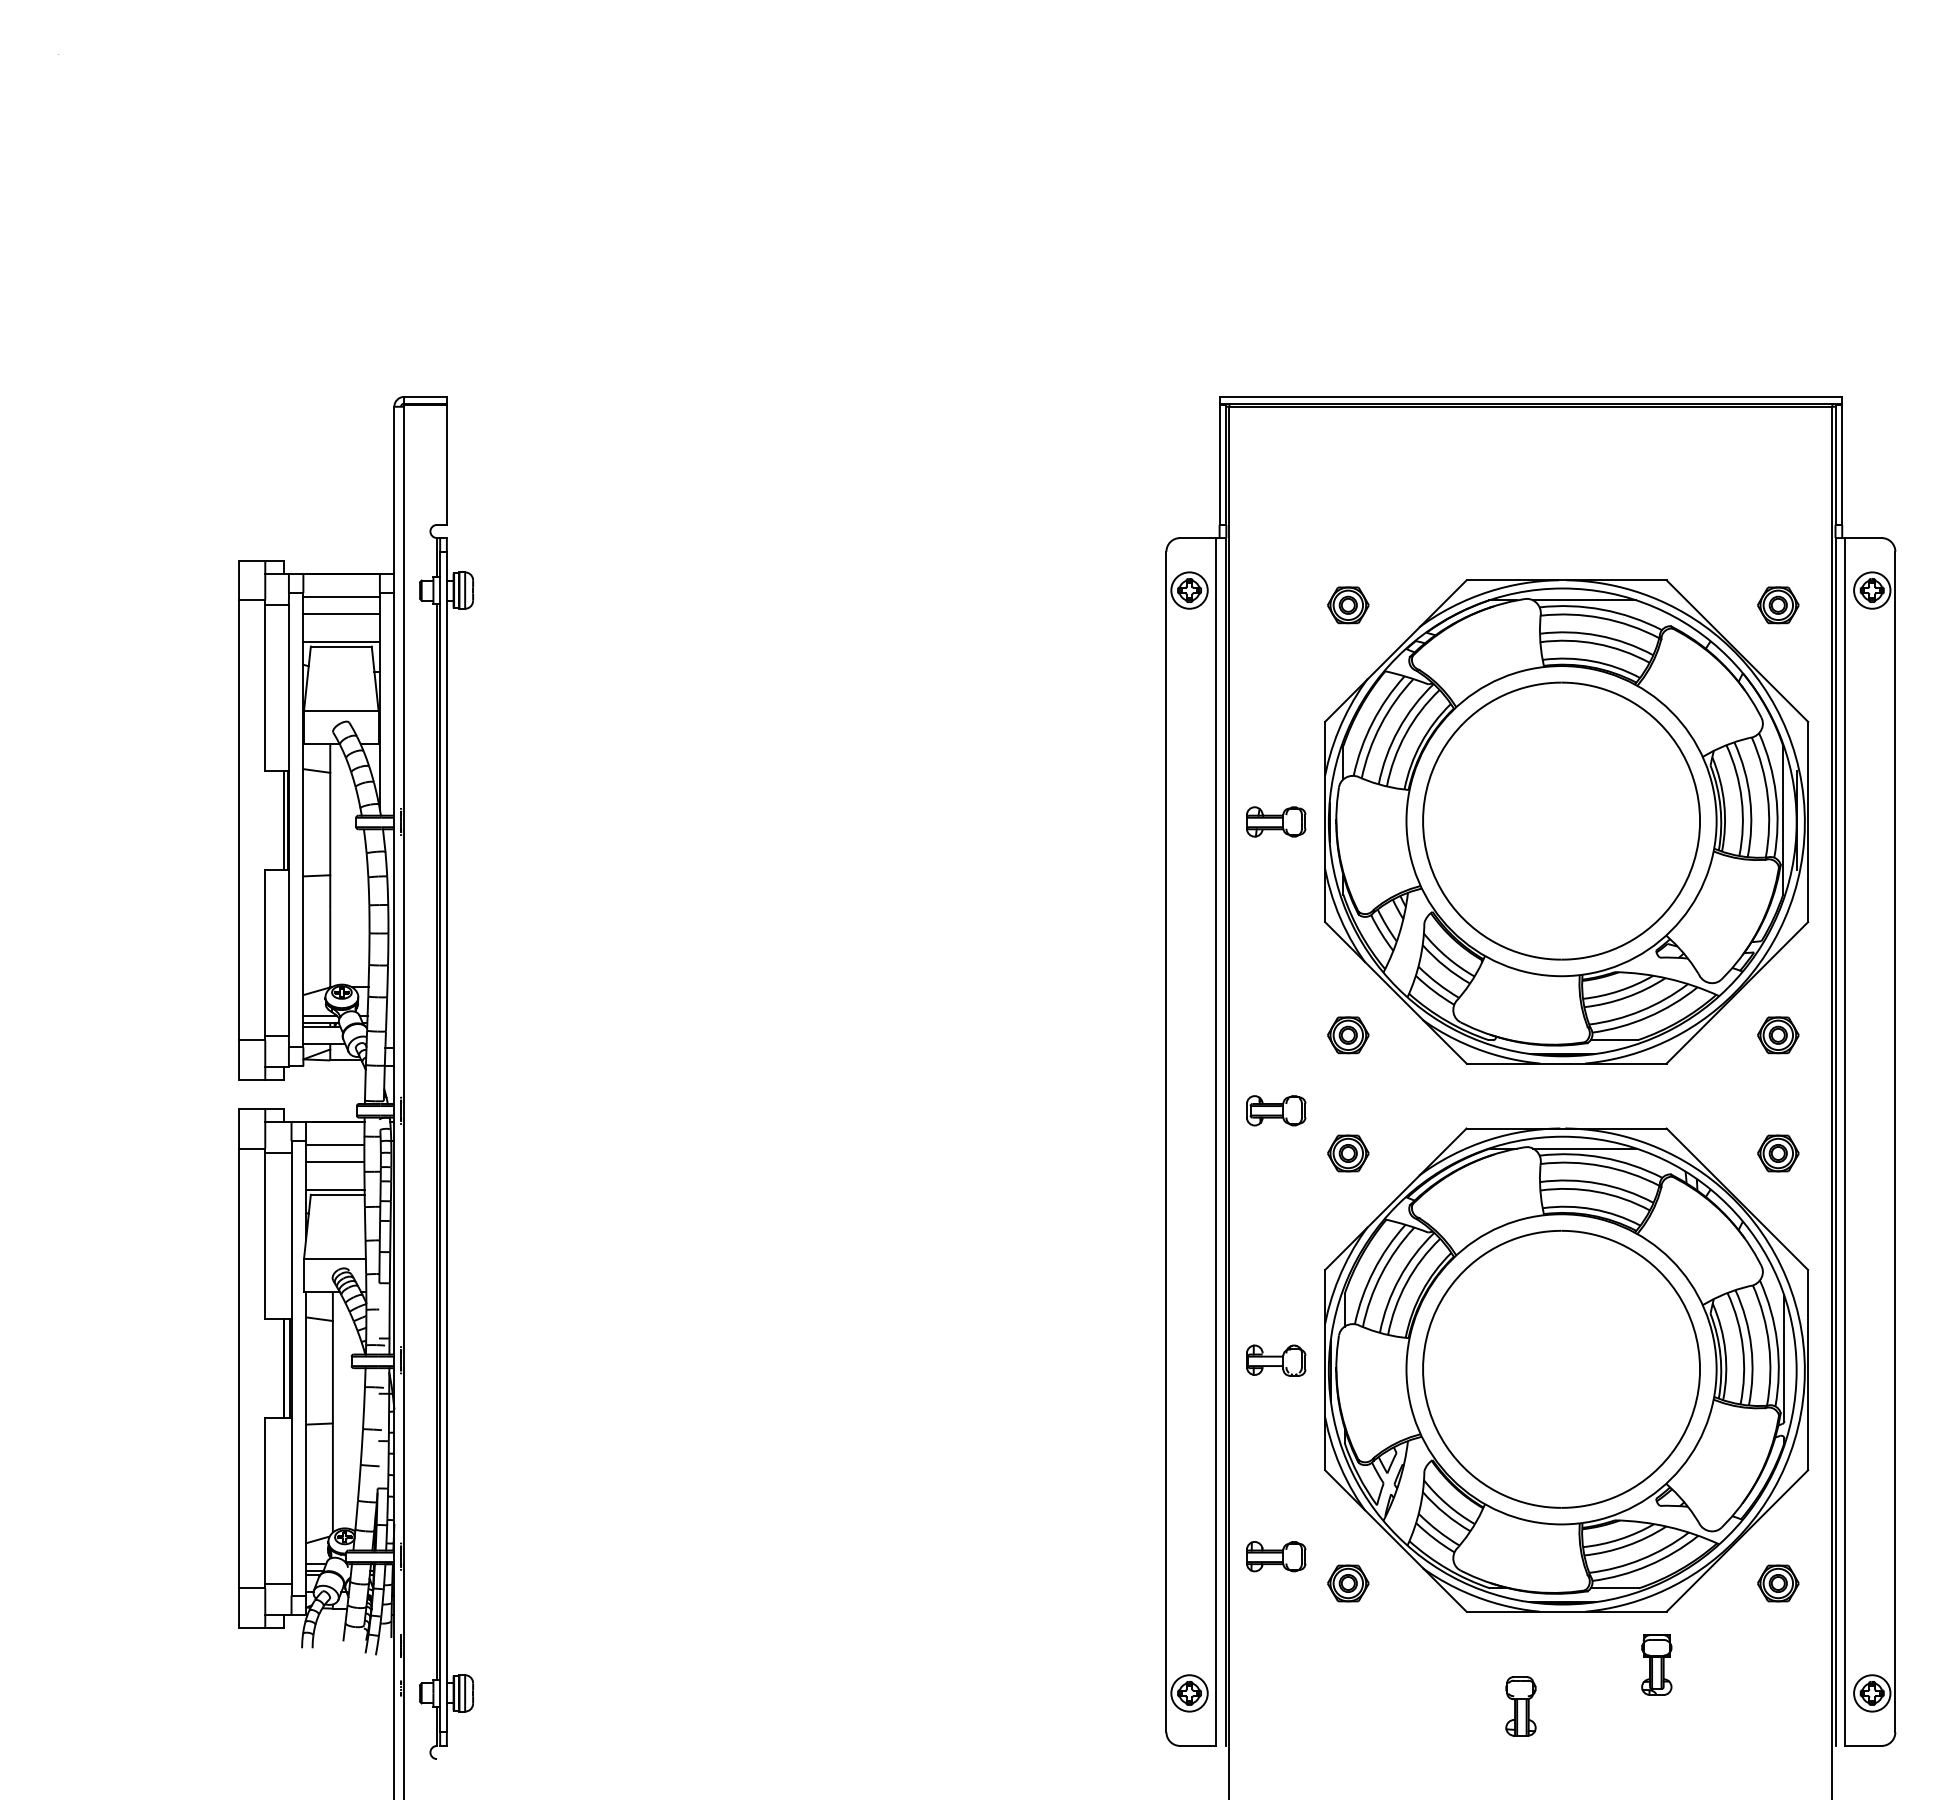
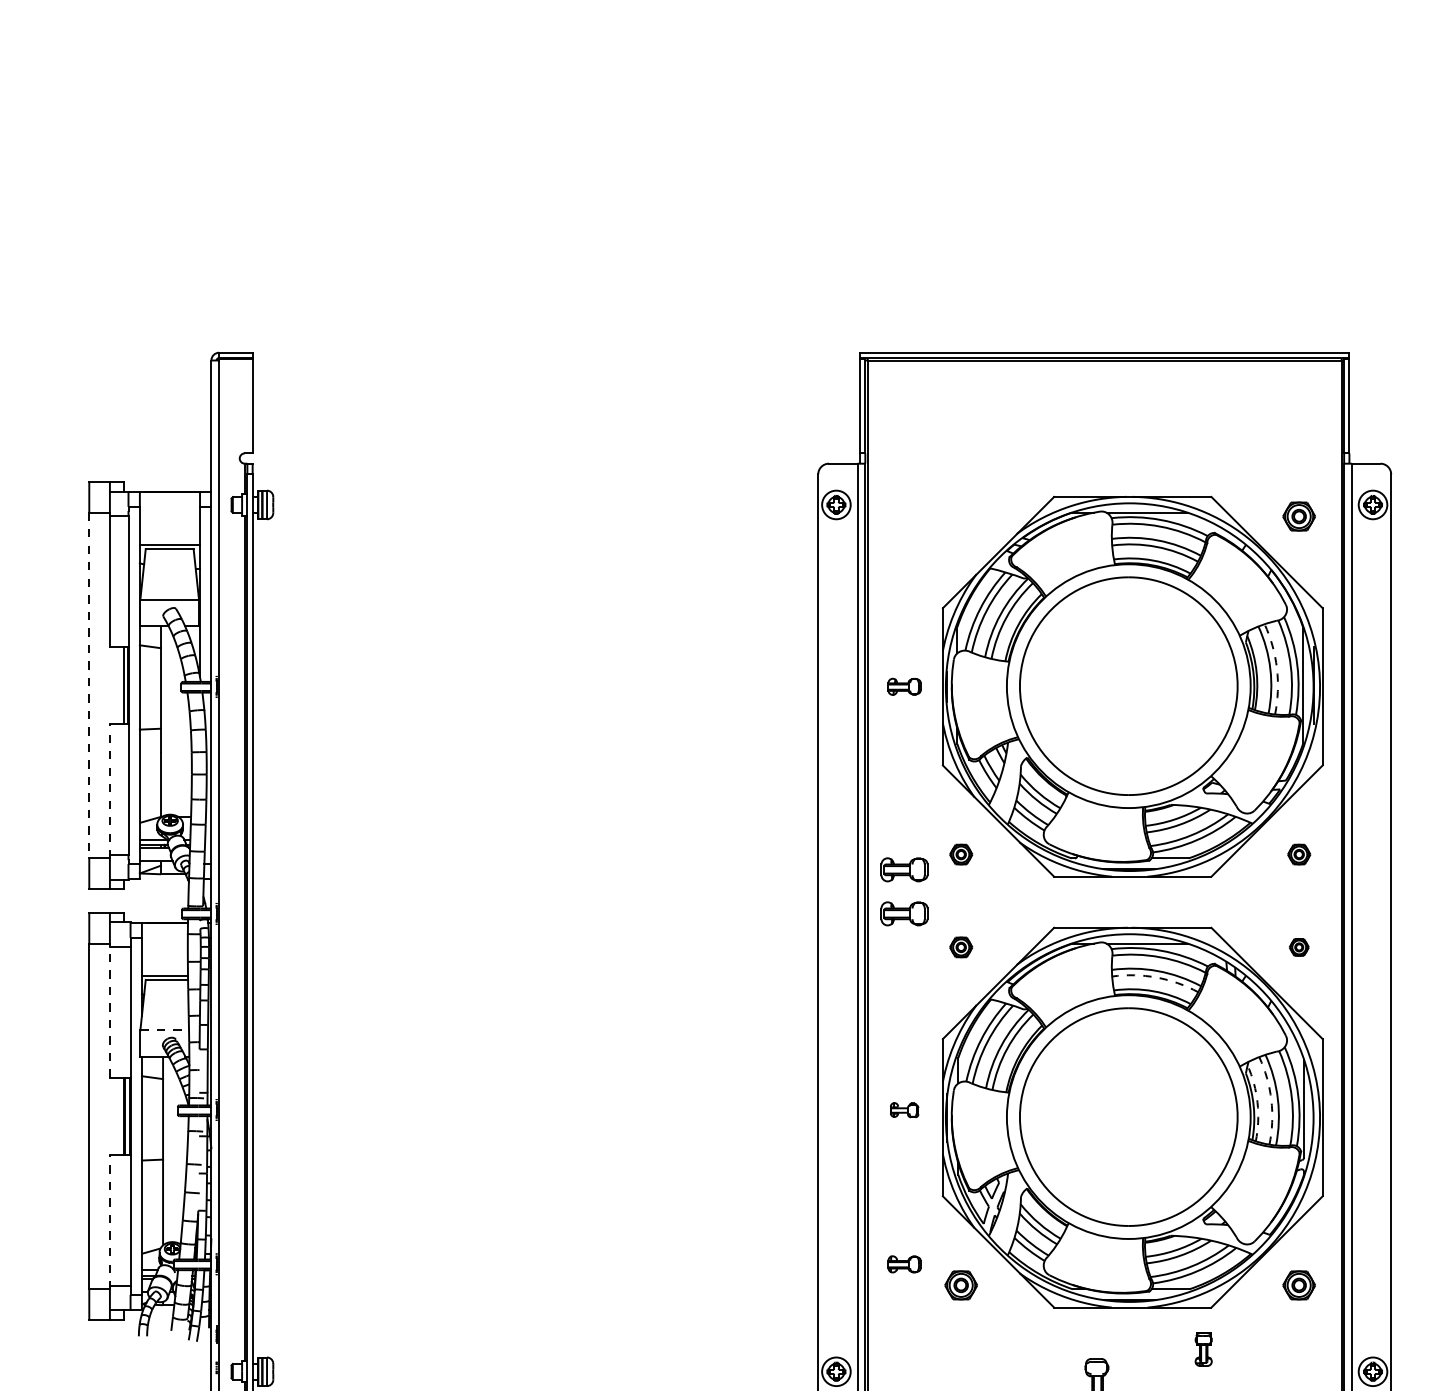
line: (341, 596) -> (169, 509), removed
part: (1348, 605) -> (961, 516), removed
line: (341, 613) -> (169, 522), removed
arc: (1750, 798) -> (1277, 668), solid -> dashed
line: (239, 820) -> (89, 685), solid -> dashed
part: (1276, 821) -> (904, 686), size x0.7
line: (265, 954) -> (110, 791), solid -> dashed
part: (1348, 1035) -> (961, 854), size x0.7
part: (1778, 1035) -> (1299, 854), size x0.7
part: (1276, 1054) -> (904, 869), added
line: (335, 1144) -> (165, 940), removed
part: (1348, 1153) -> (961, 947), size x0.7
part: (1778, 1153) -> (1299, 947), size x0.6
line: (335, 1162) -> (165, 954), removed
arc: (1596, 1191) -> (1156, 977), solid -> dashed
line: (265, 1233) -> (110, 1010), solid -> dashed
line: (334, 1259) -> (164, 1030), solid -> dashed
arc: (1742, 1347) -> (1271, 1099), solid -> dashed
arc: (1725, 1351) -> (1257, 1103), solid -> dashed
part: (1276, 1360) -> (904, 1110), size x0.6
line: (265, 1502) -> (110, 1221), solid -> dashed
part: (1276, 1556) -> (904, 1264), size x0.7
part: (1656, 1664) -> (1203, 1349), size x0.7

